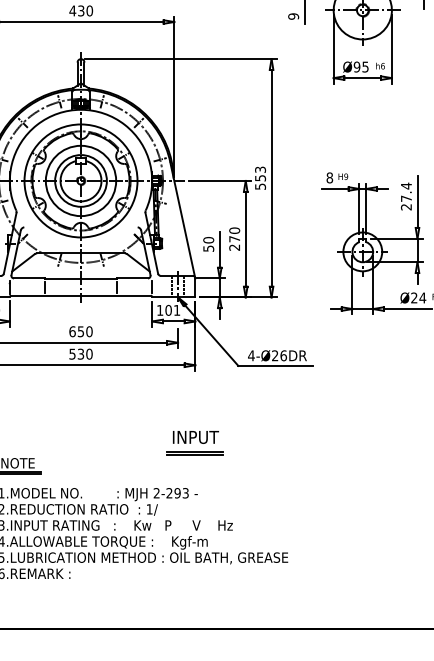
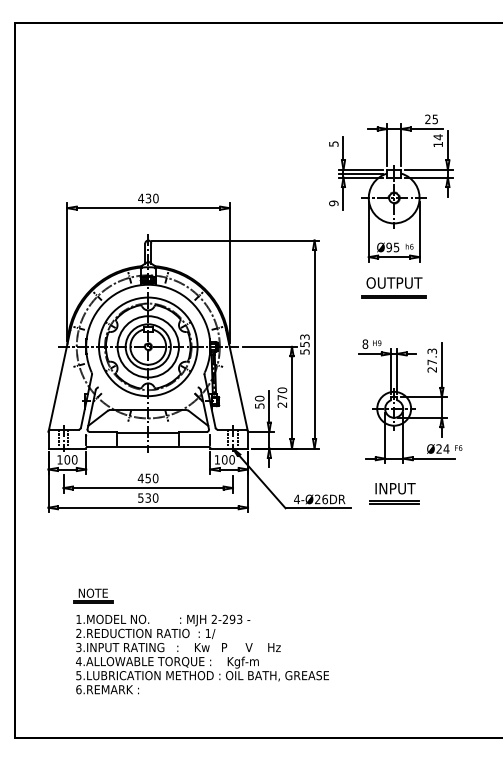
part: (362, 112) -> (393, 287), added
text: (406, 186) -> (432, 351), 27.4 -> 27.3
text: (176, 310) -> (231, 459), 101 -> 100
text: (72, 331) -> (140, 478), 650 -> 450
part: (194, 442) -> (394, 493), moved

